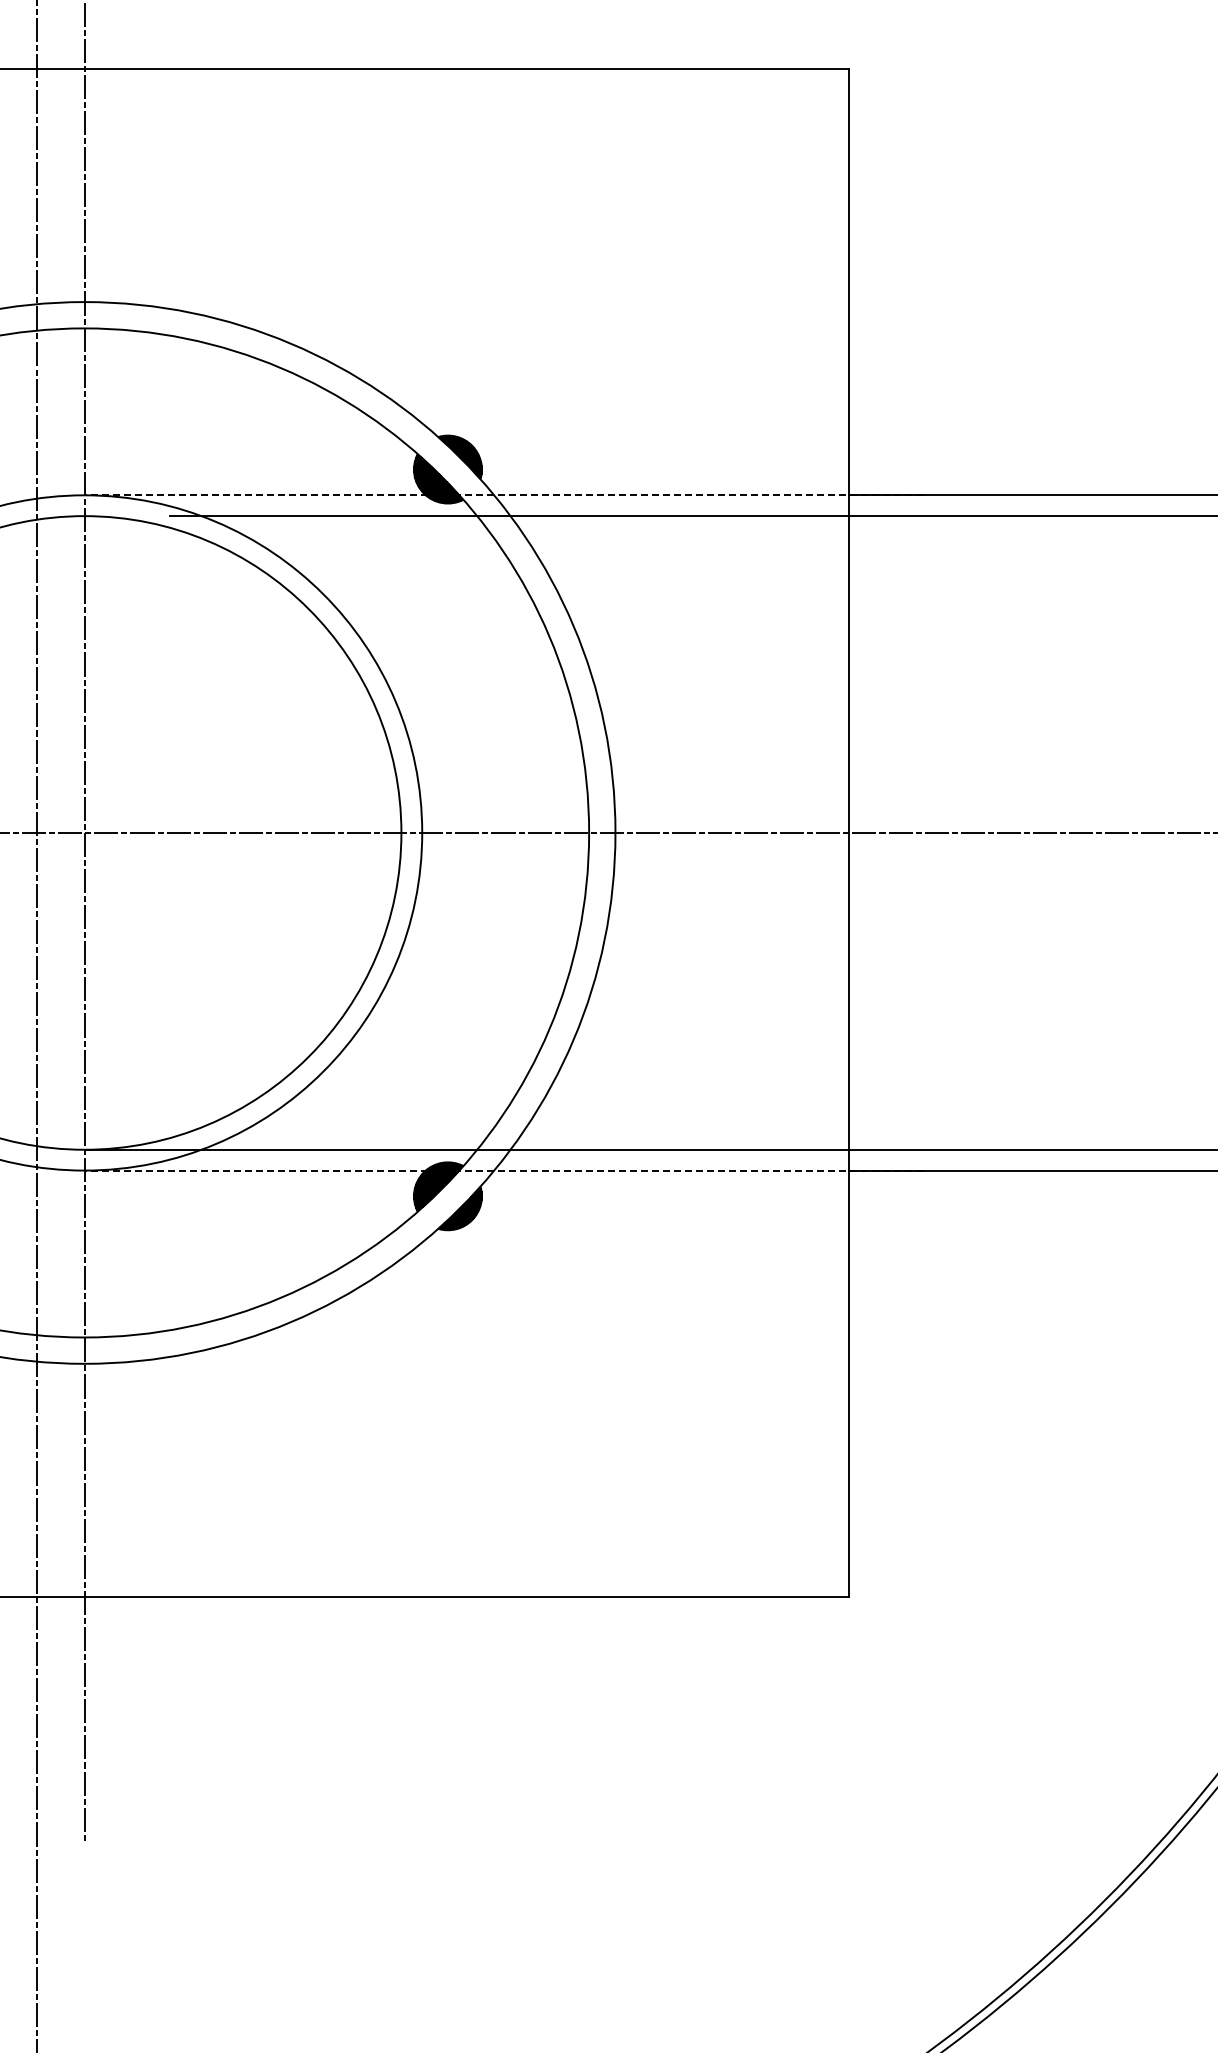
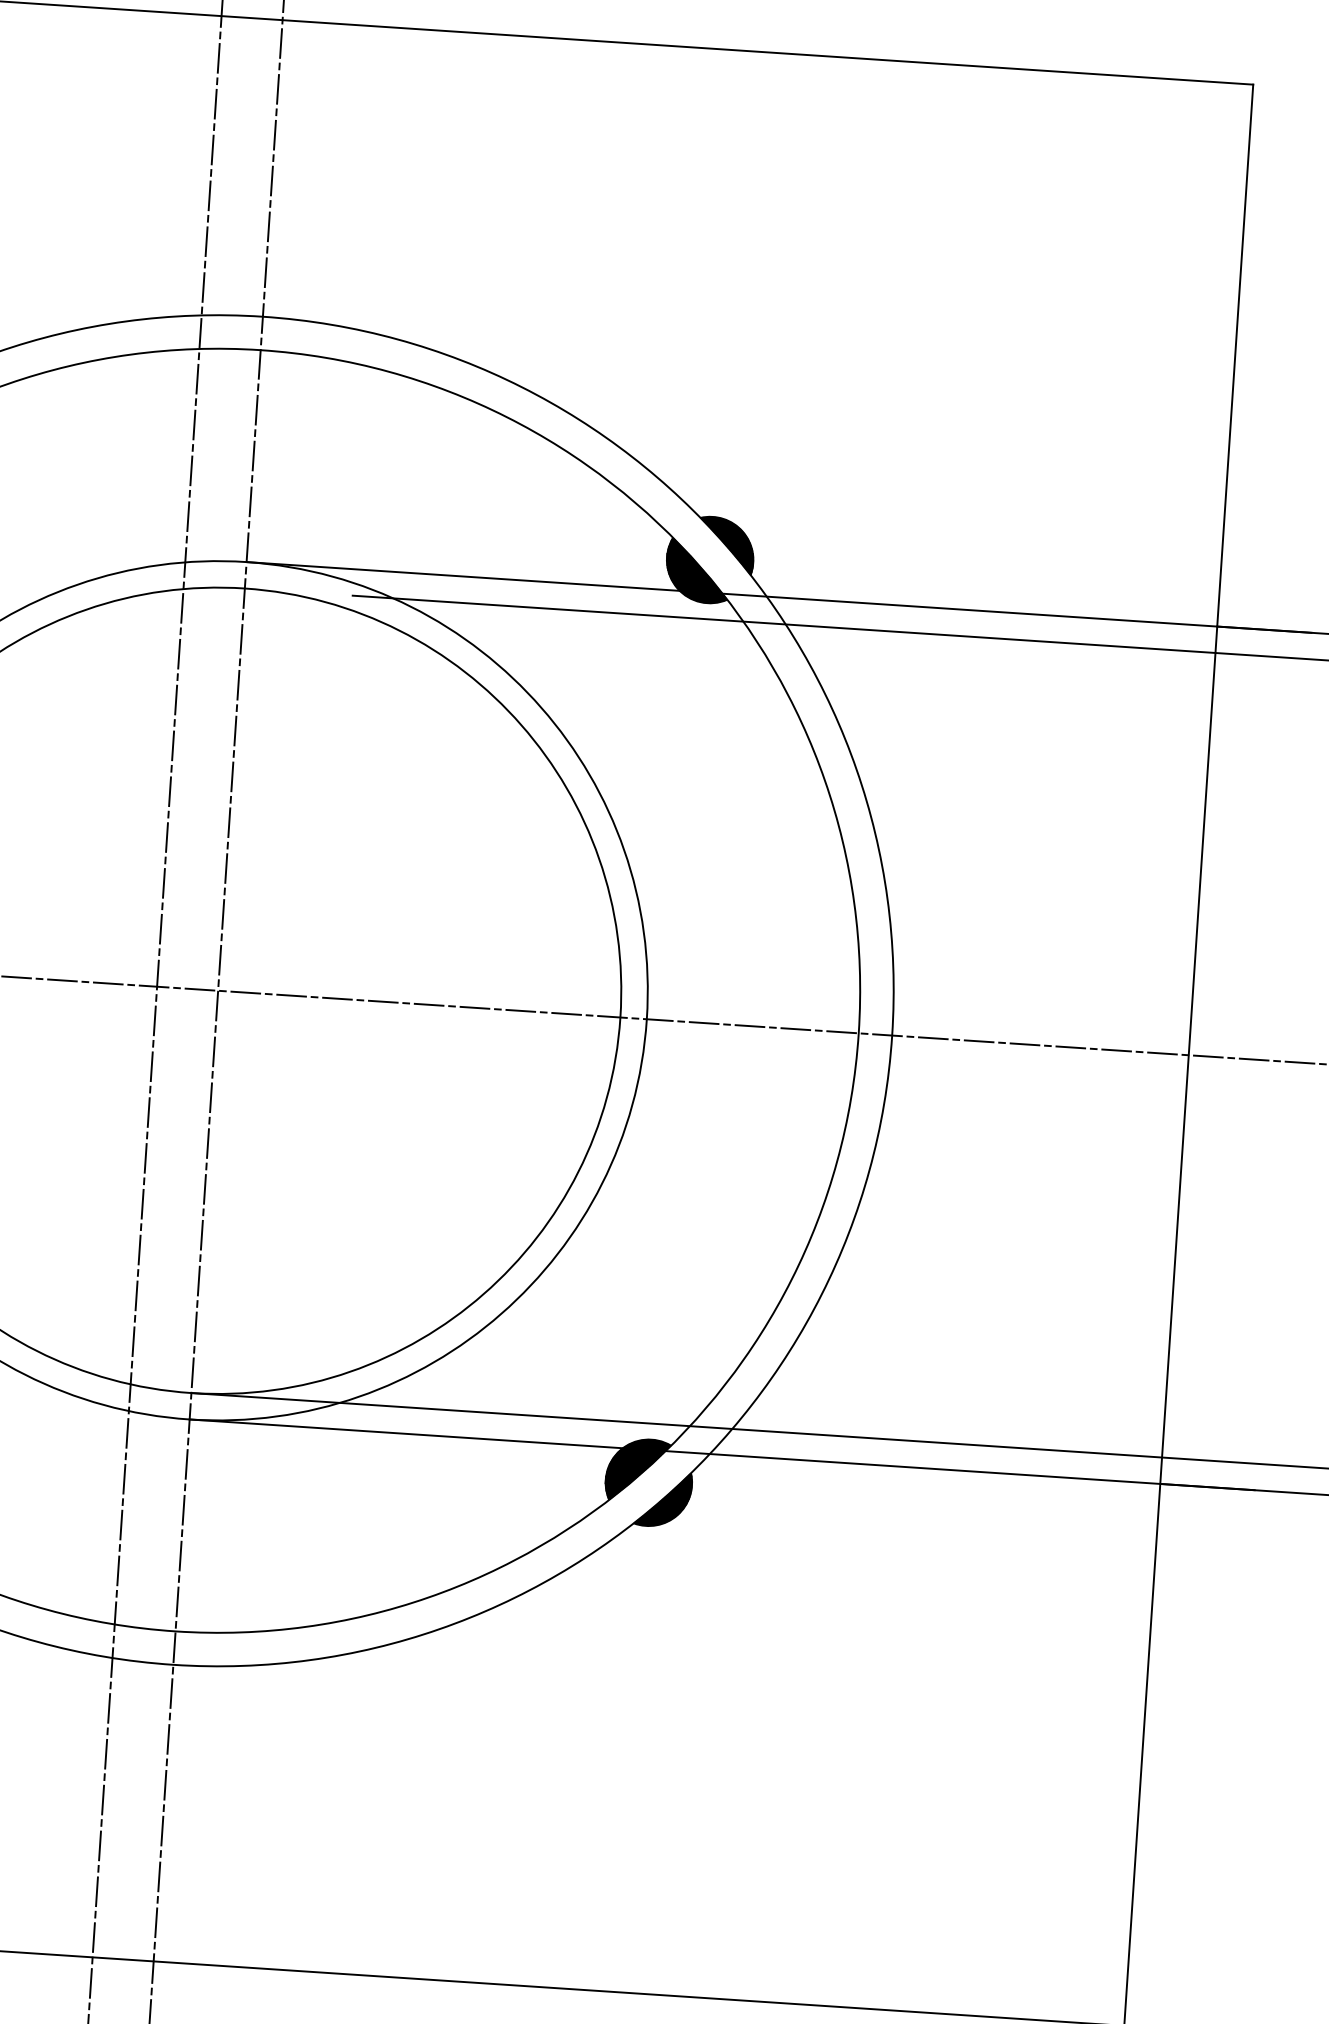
line: (503, 495) -> (778, 597), dashed -> solid
line: (503, 1170) -> (721, 1454), dashed -> solid

